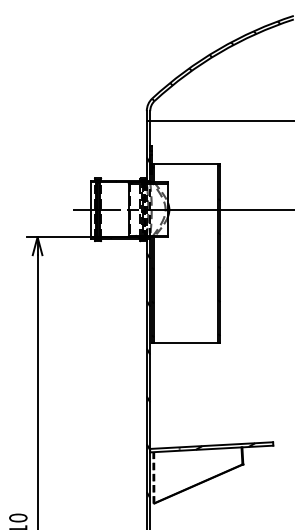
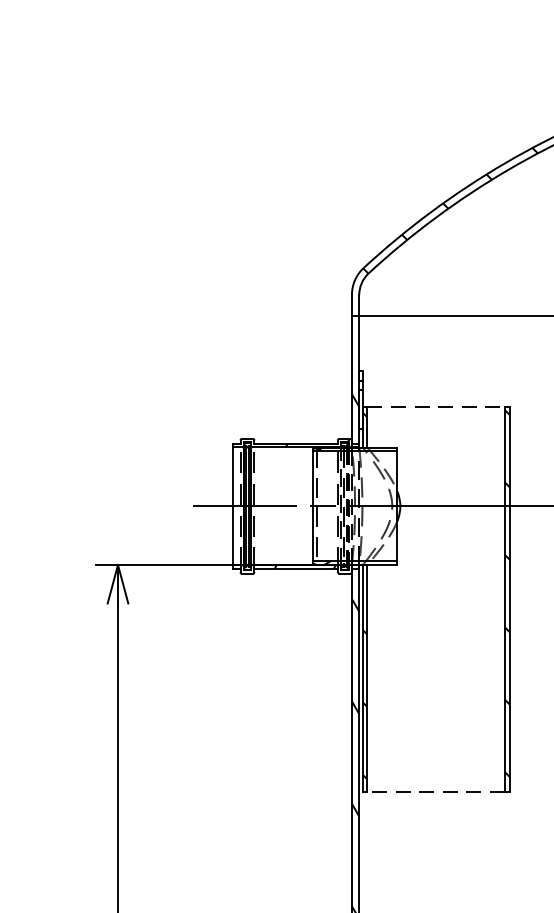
line: (186, 163) -> (436, 407), solid -> dashed
line: (185, 343) -> (434, 792), solid -> dashed

